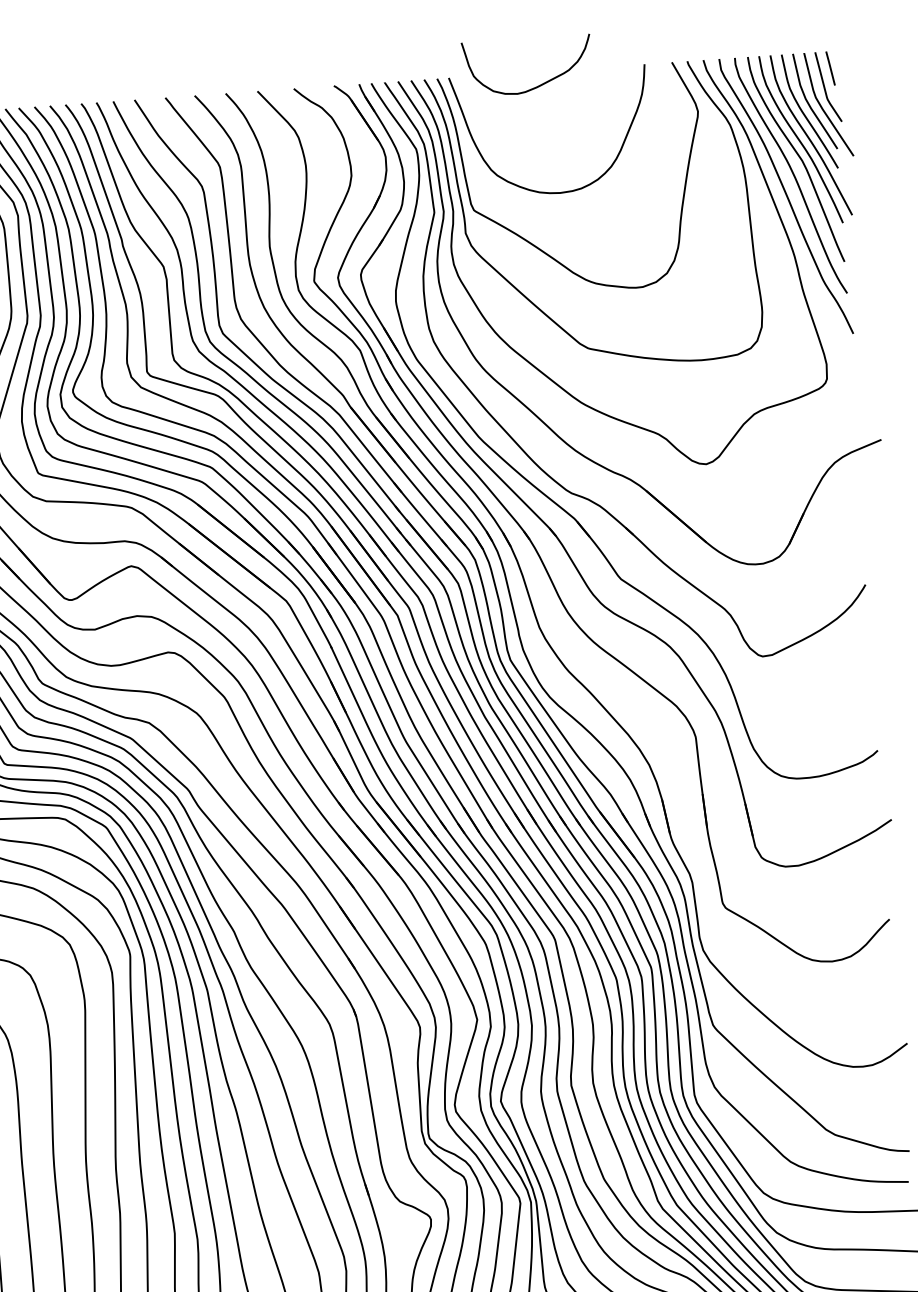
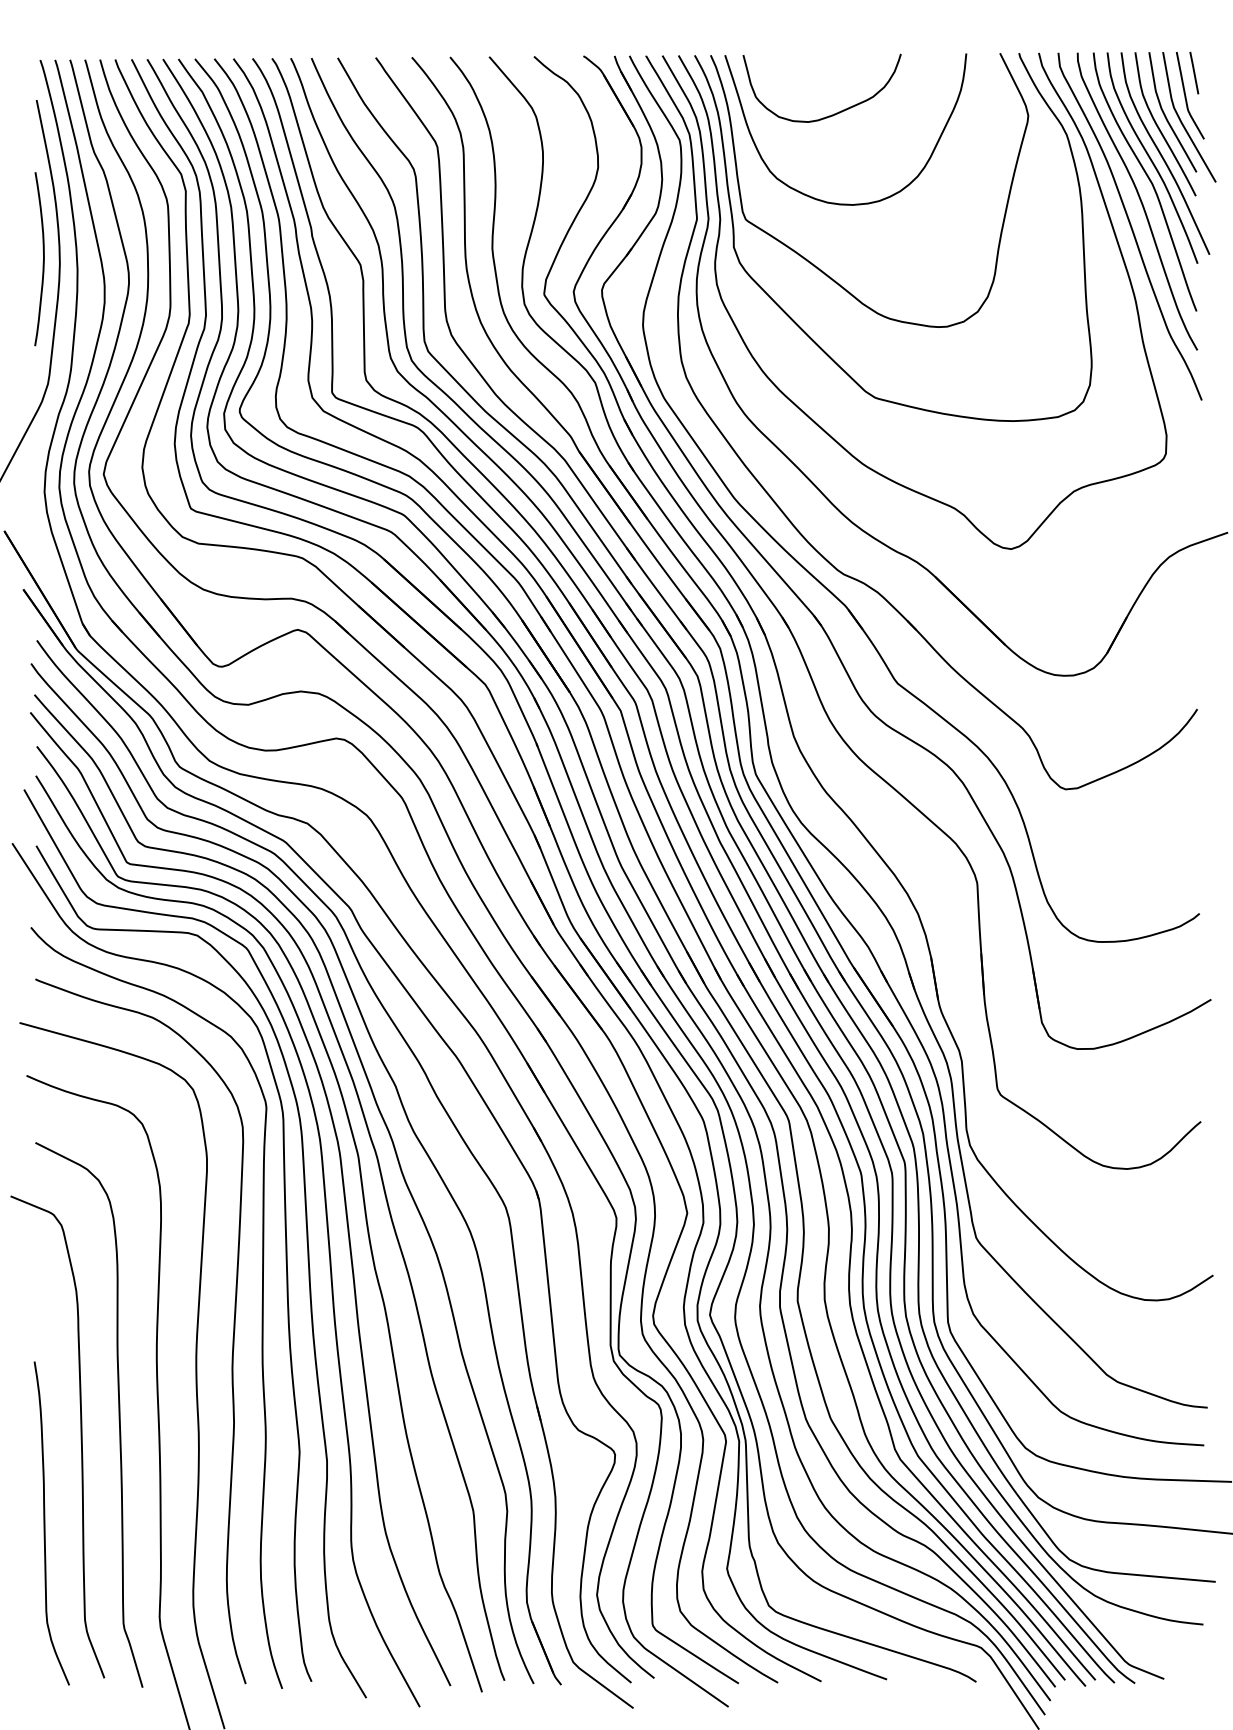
curve: (536, 86) -> (831, 114), moved

